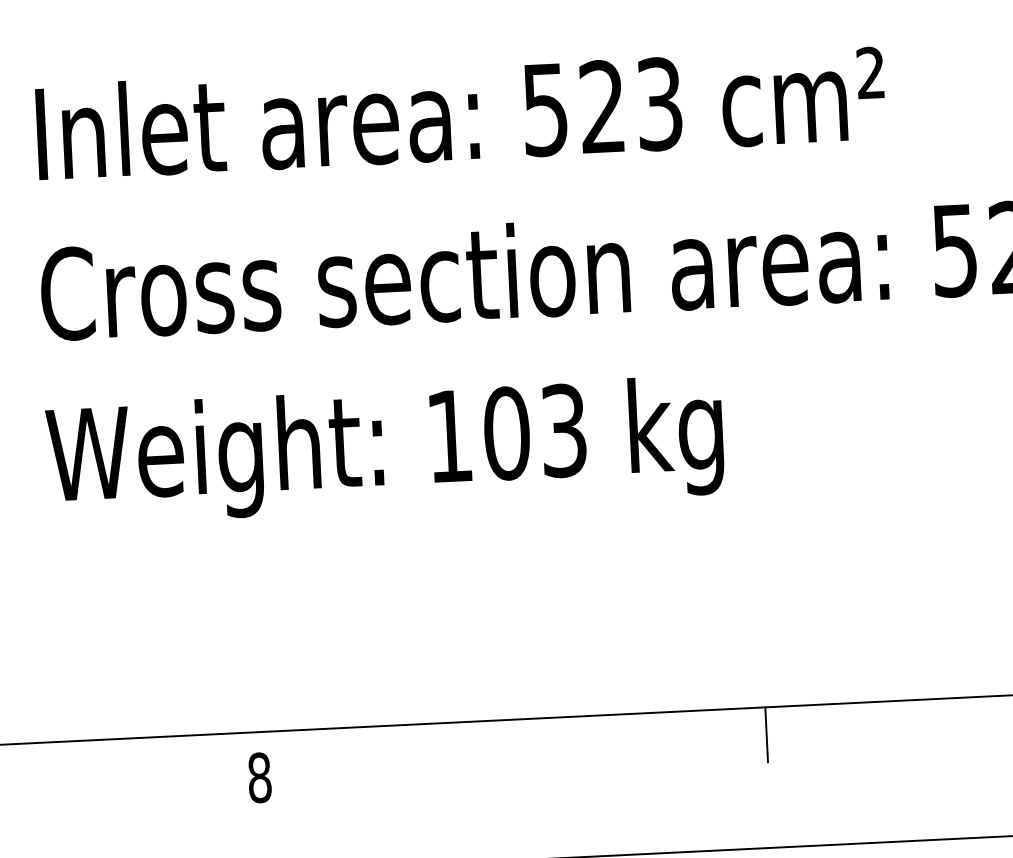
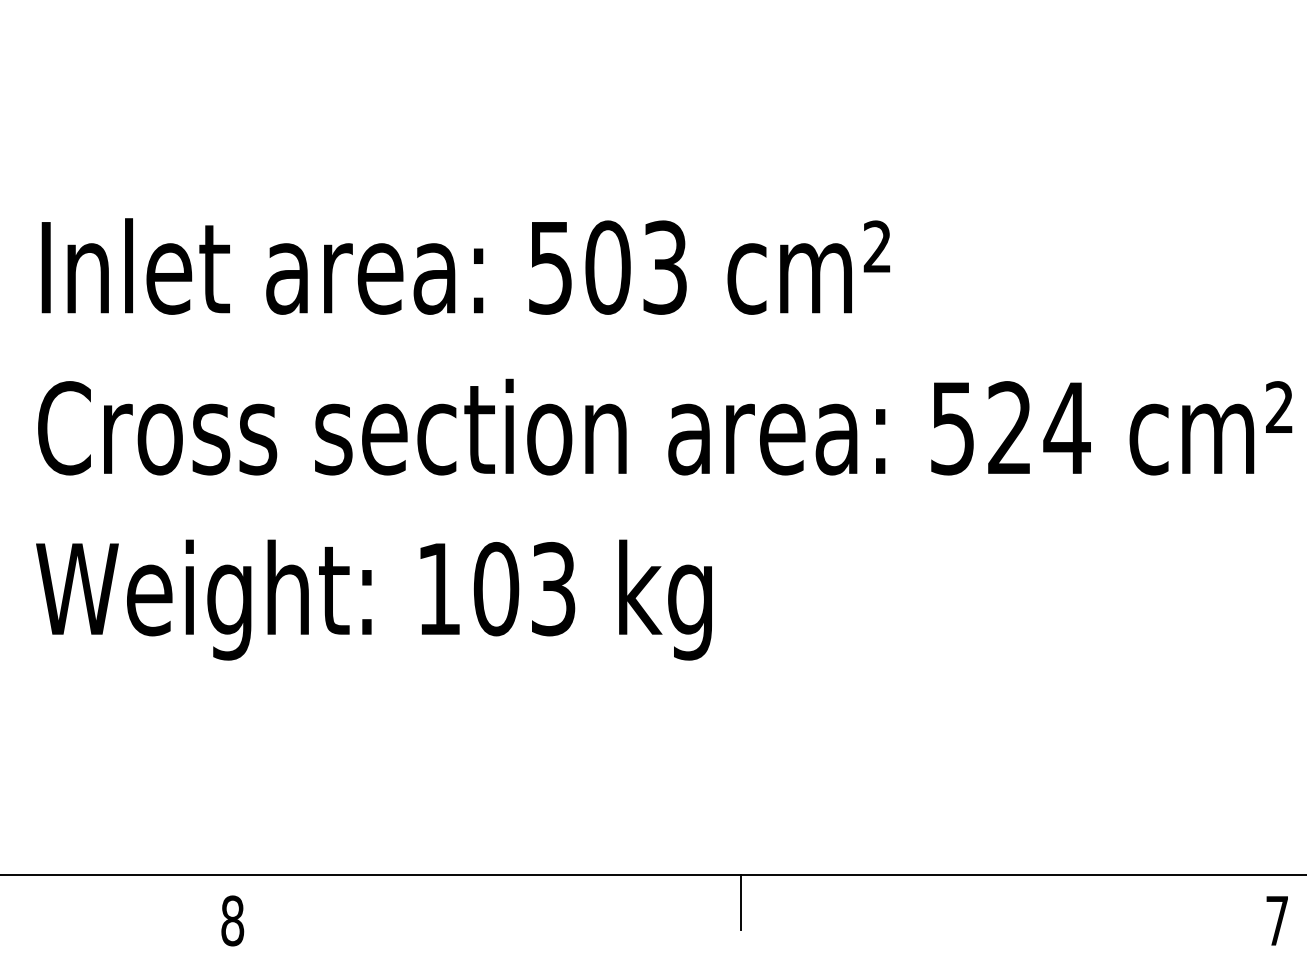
text: (602, 106) -> (607, 267), 523 -> 503

